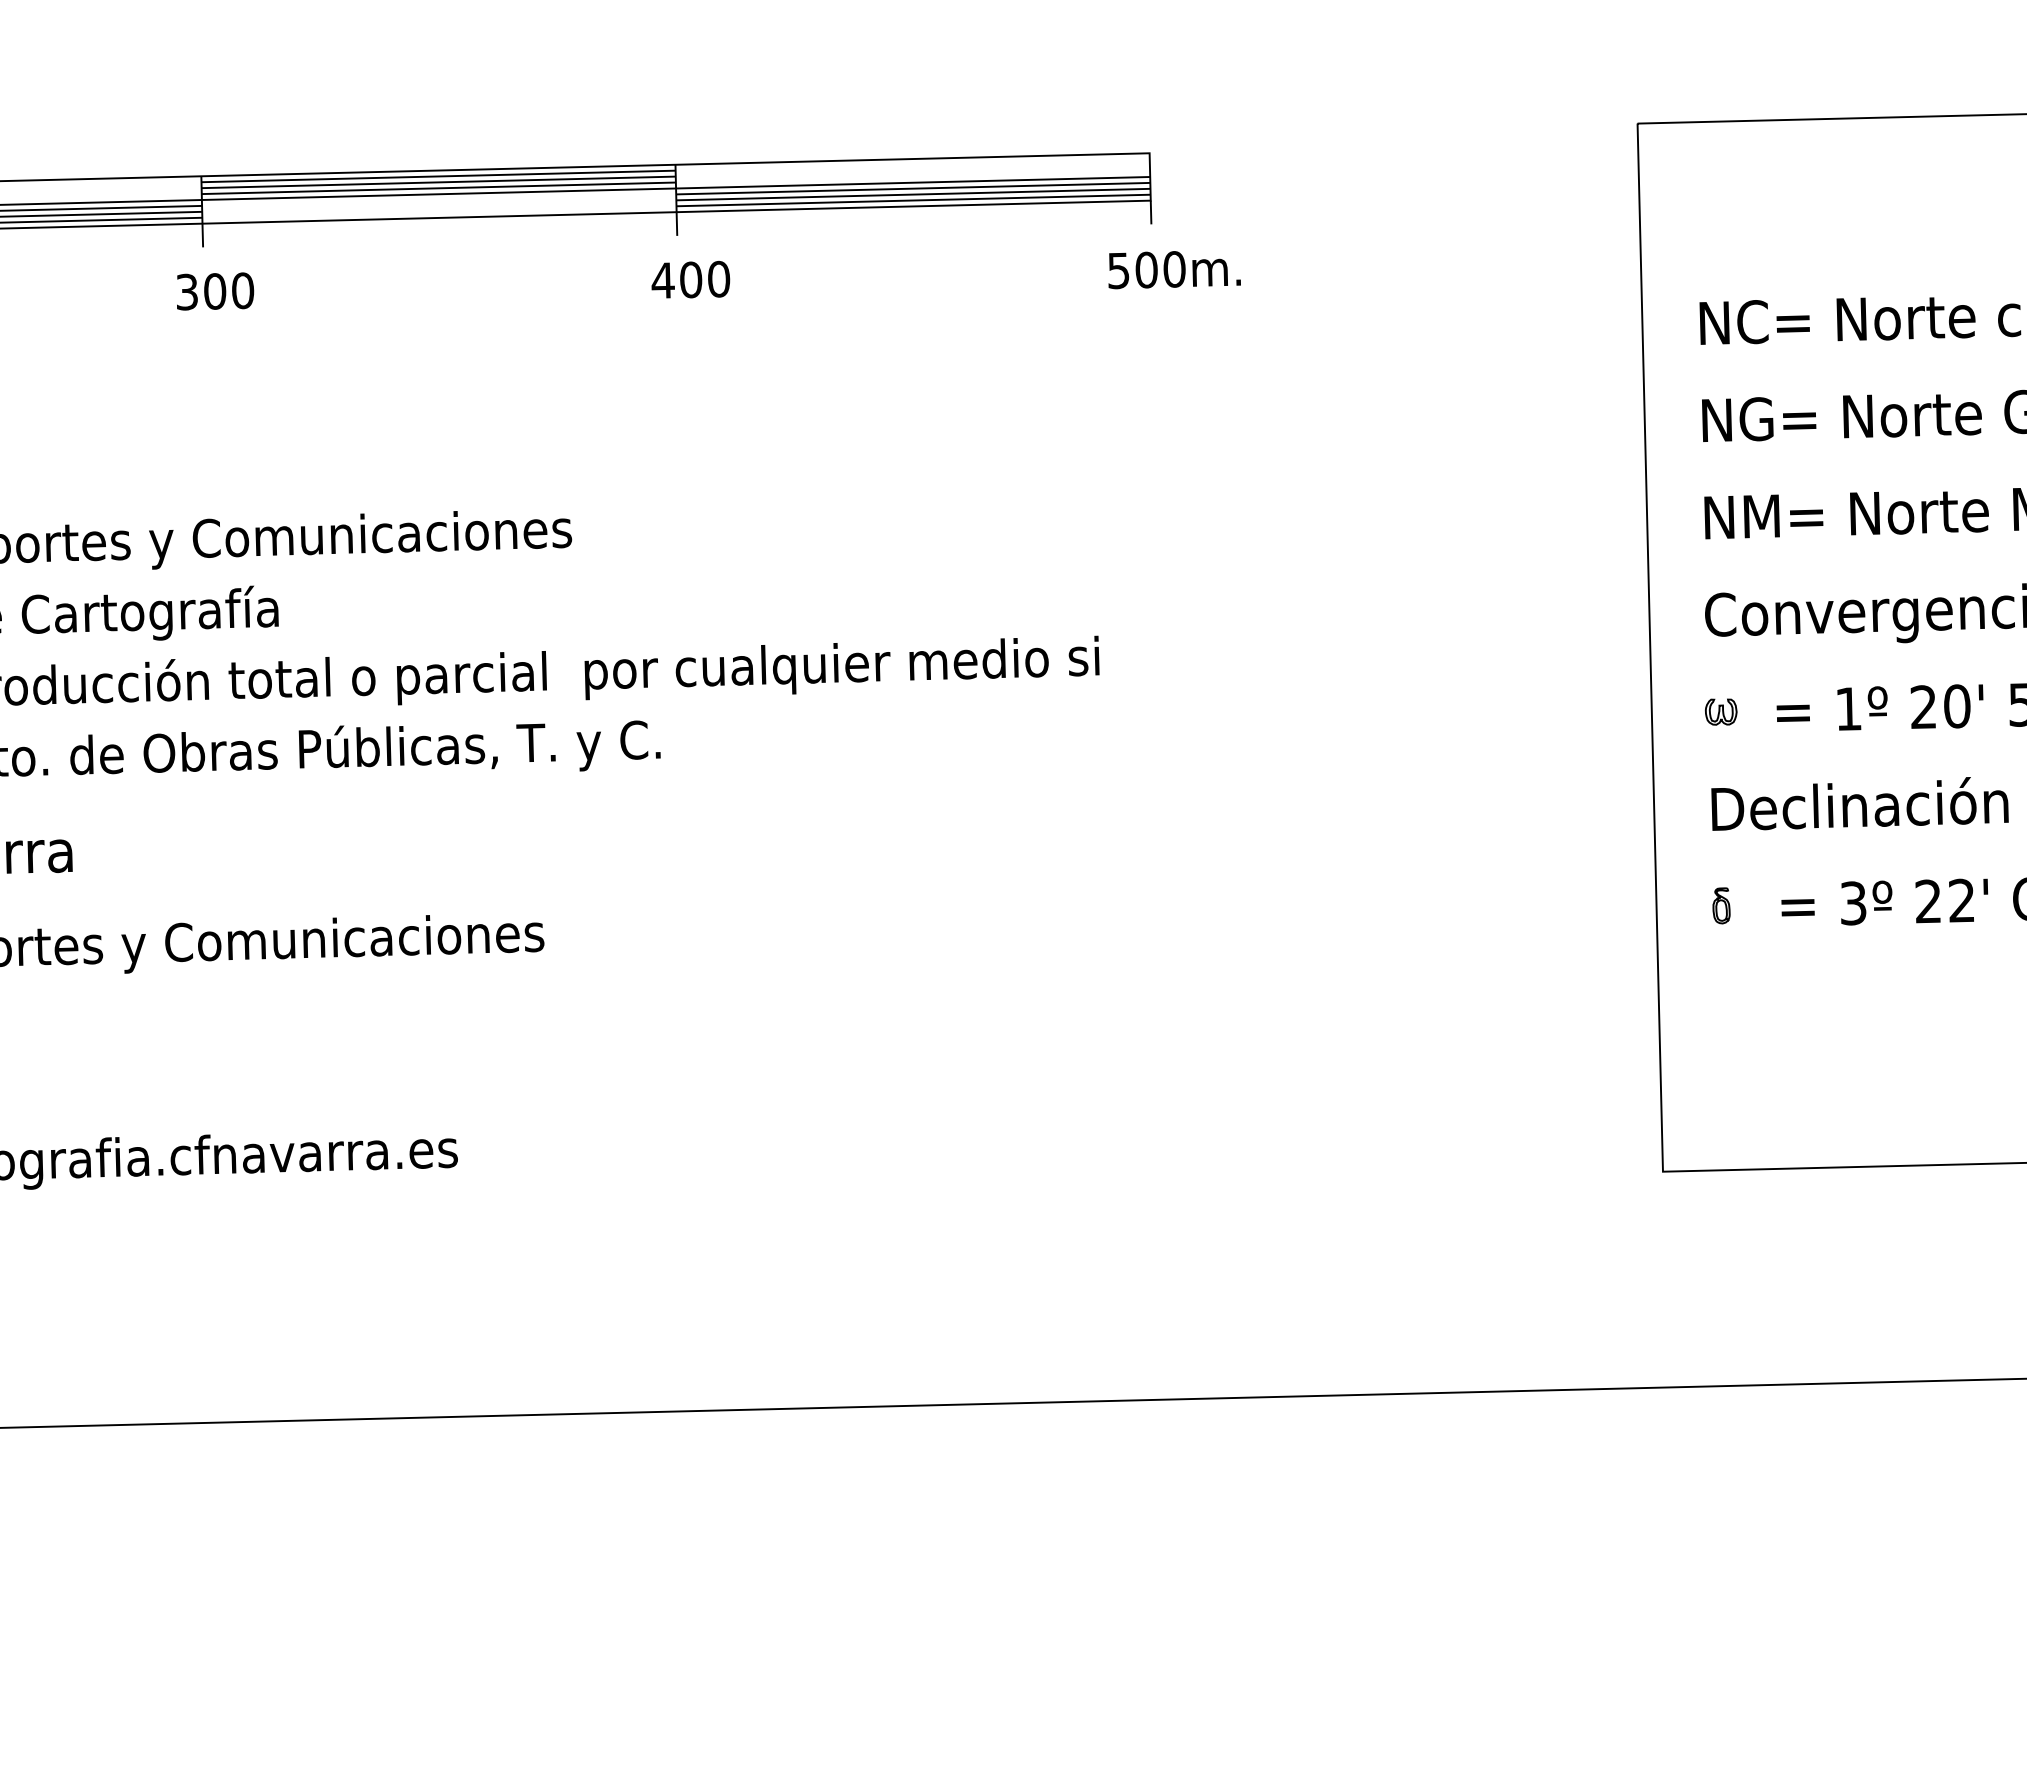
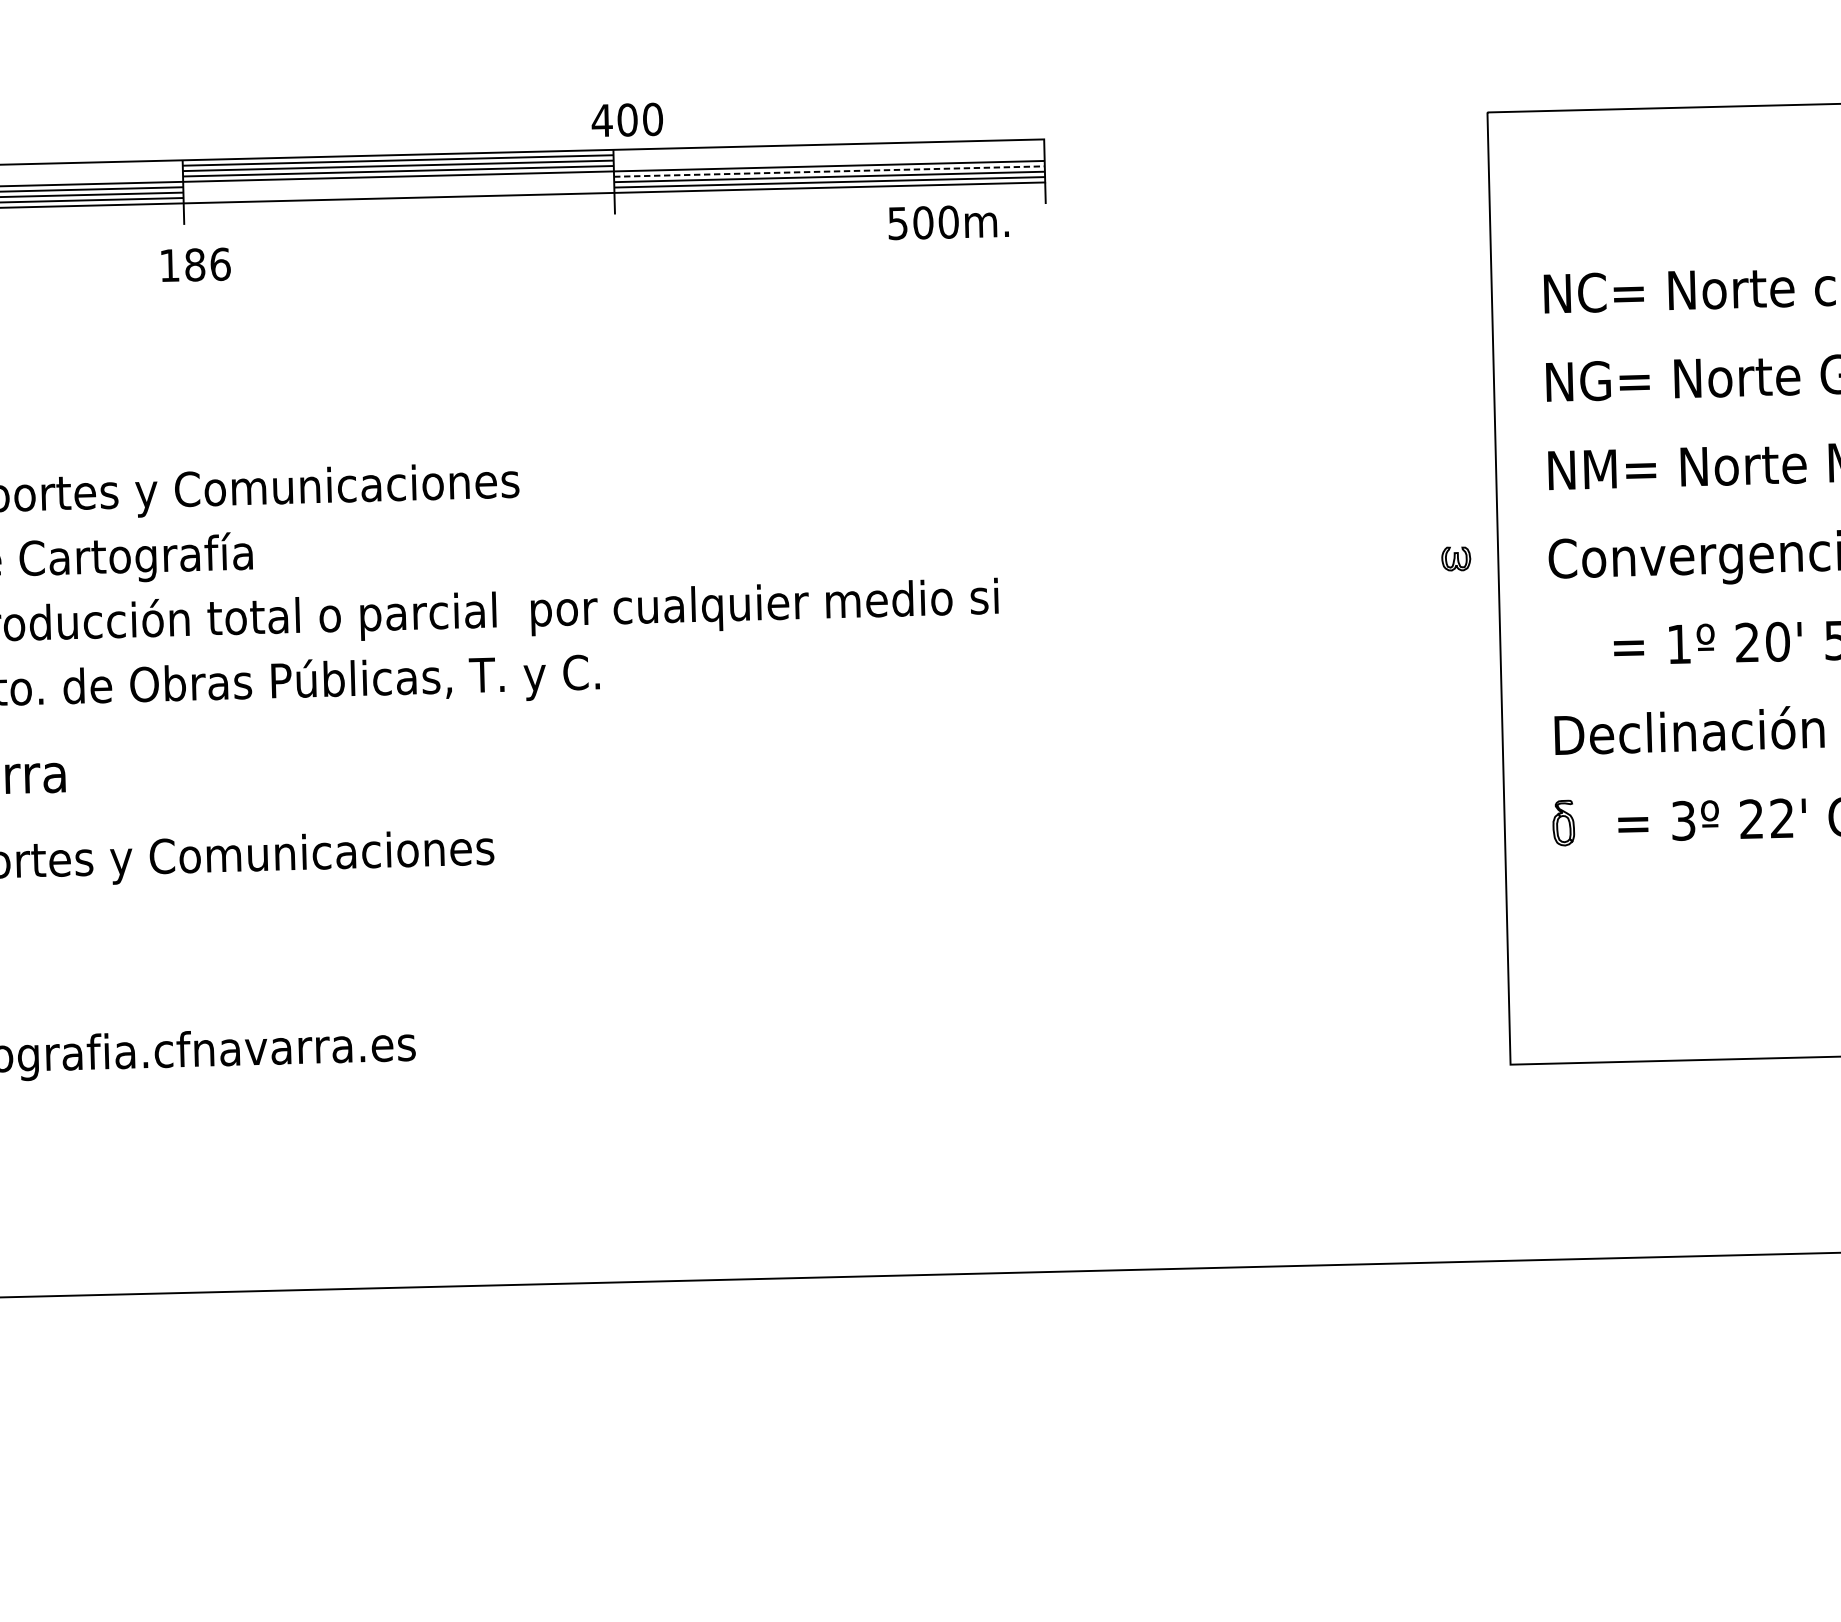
line: (913, 188) -> (829, 171), solid -> dashed
text: (1174, 270) -> (948, 223), moved
text: (690, 279) -> (627, 119), moved
text: (215, 291) -> (195, 264), 300 -> 186
part: (1721, 711) -> (1456, 558), moved
part: (1721, 905) -> (1563, 822), size x1.4

